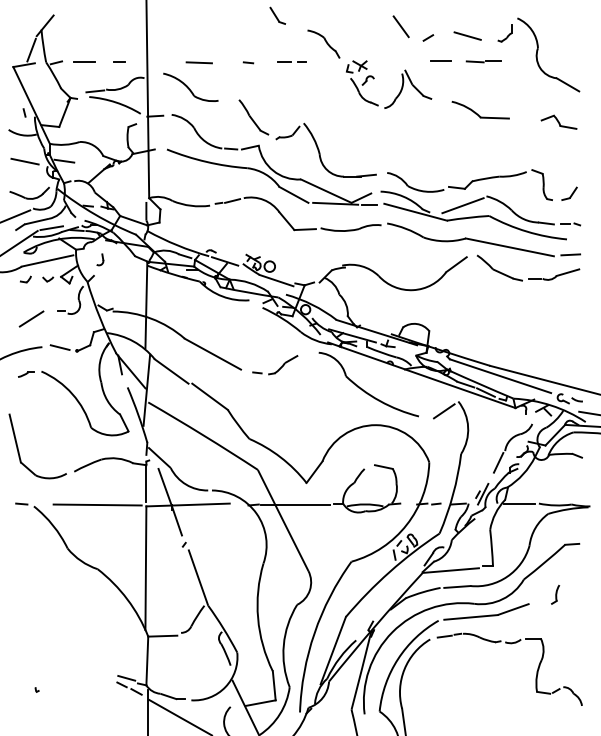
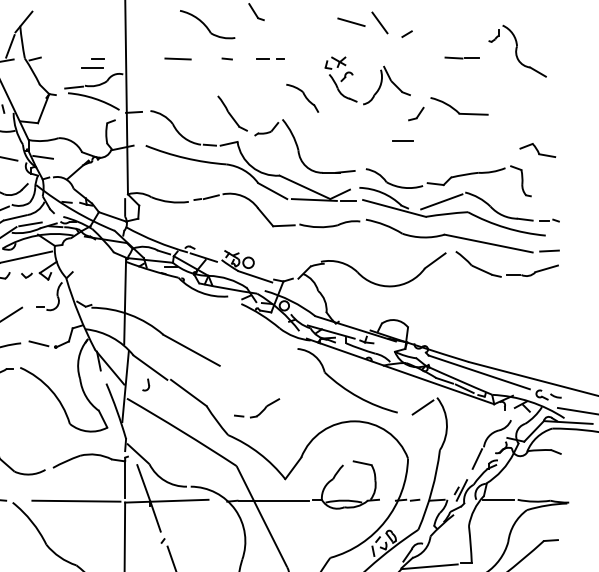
line: (467, 35) -> (351, 21), moved
part: (323, 43) -> (302, 97), moved
part: (538, 54) -> (517, 50), size x0.7
line: (440, 60) -> (402, 139), moved
line: (84, 61) -> (92, 66), moved
part: (190, 86) -> (207, 23), moved
part: (558, 121) -> (537, 149), moved
part: (569, 193) -> (416, 113), moved
part: (100, 259) -> (146, 384), moved
part: (275, 365) -> (257, 408), moved

